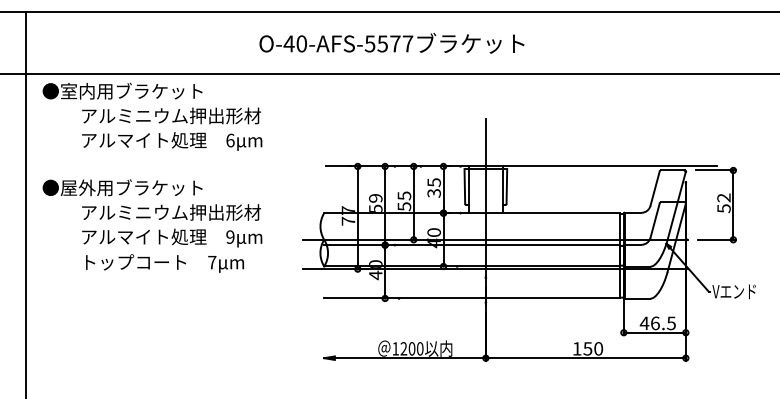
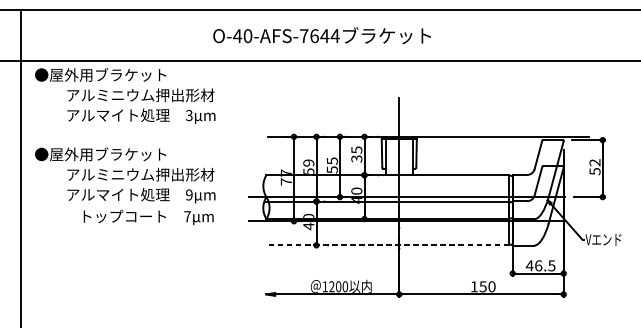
text: (388, 43) -> (319, 35), O-40-AFS-5577 -> O-40-AFS-7644
text: (77, 91) -> (63, 75), ●室内用ブラケット -> ●屋外用ブラケット
text: (230, 140) -> (189, 115), 6 -> 3
text: (164, 263) -> (148, 217), moved
line: (472, 298) -> (388, 245), solid -> dashed

